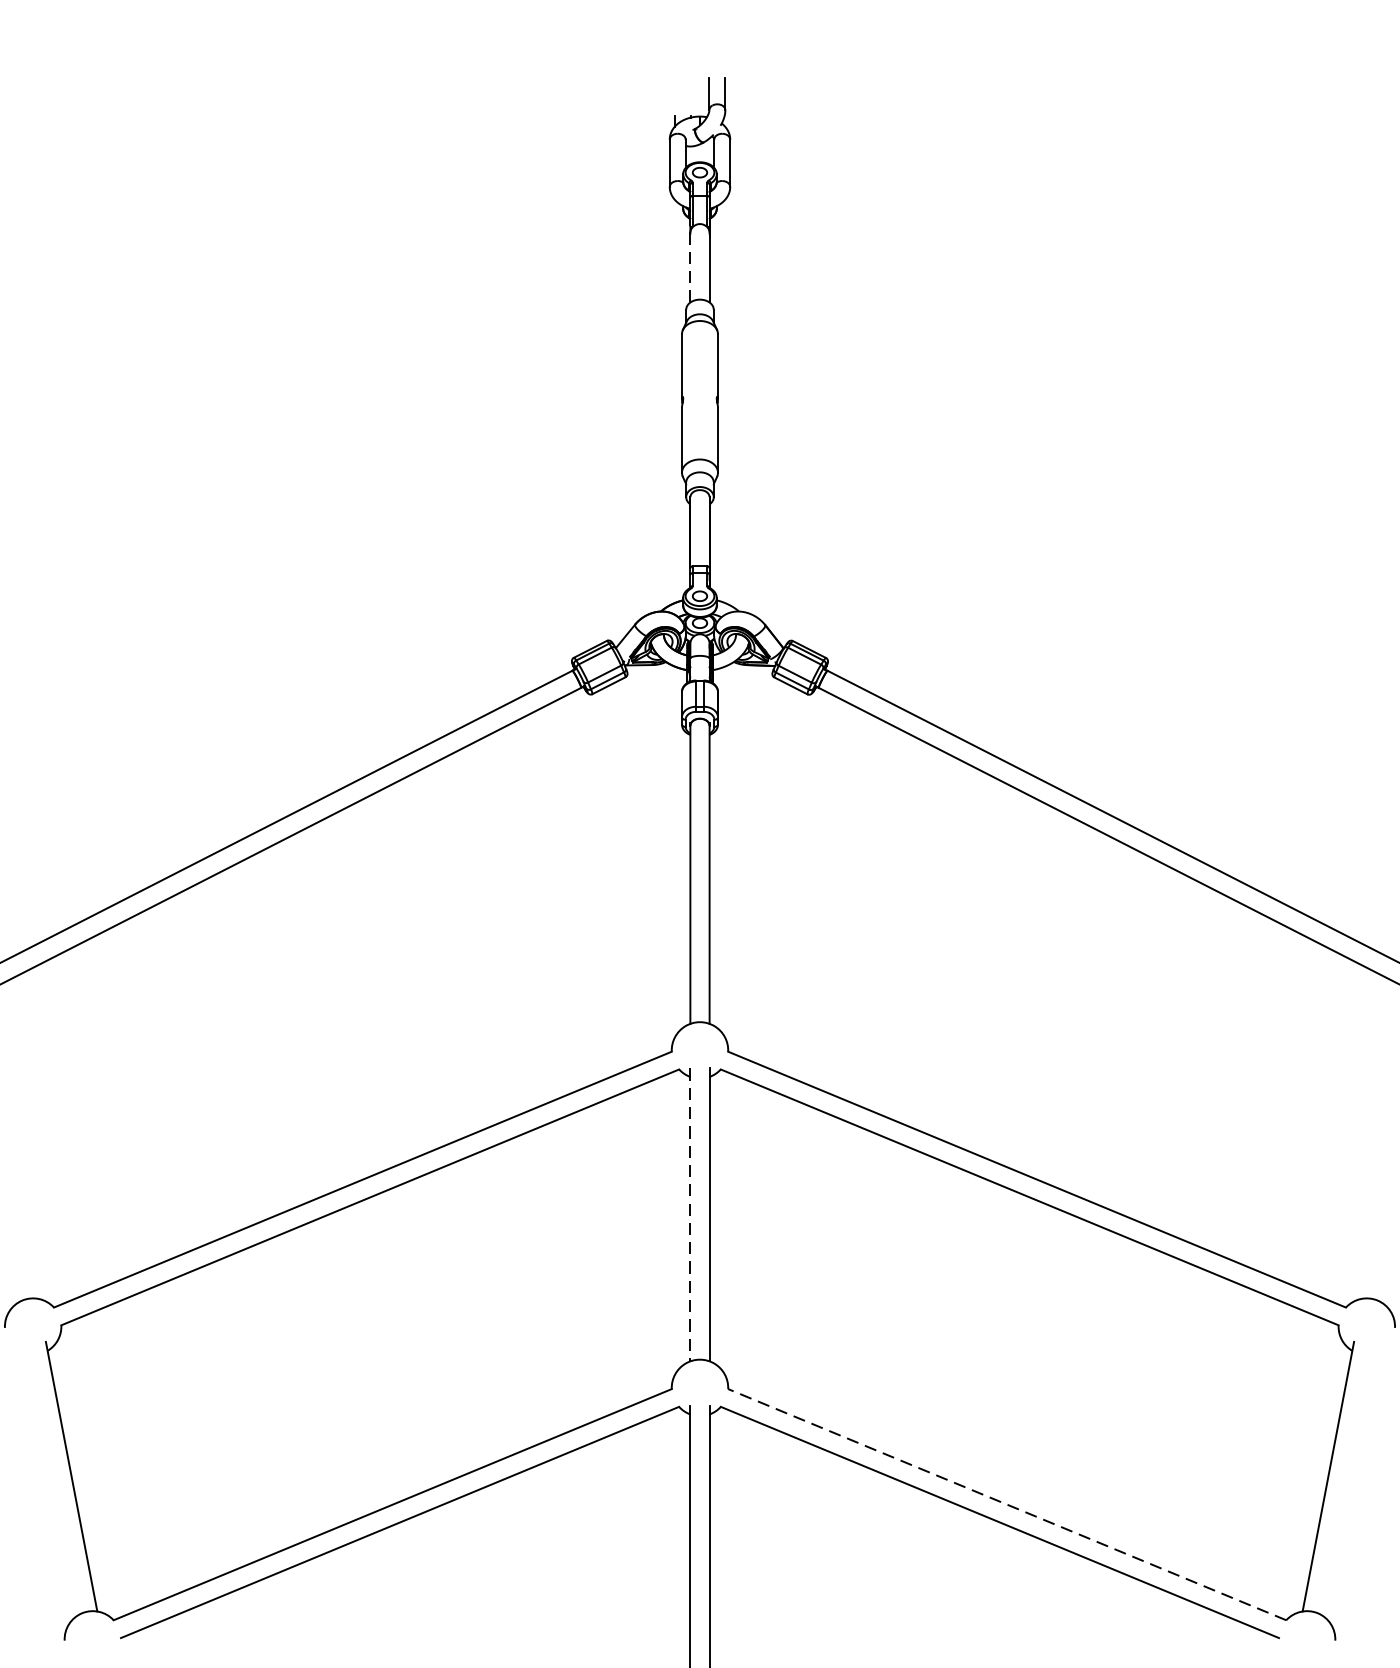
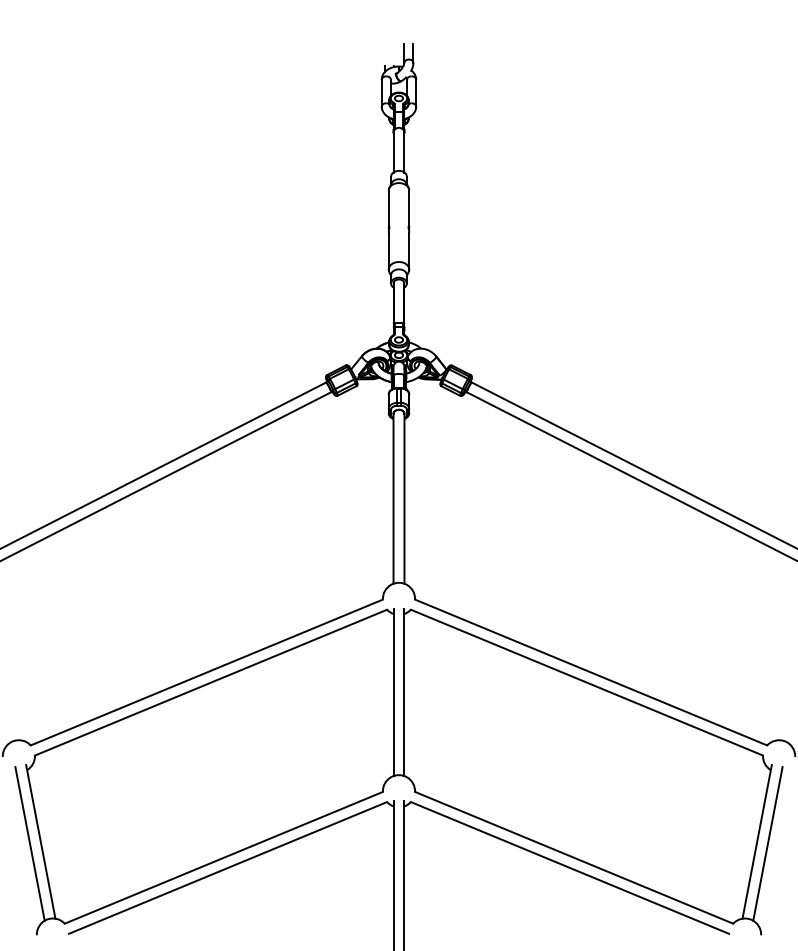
line: (690, 267) -> (393, 152), dashed -> solid
line: (690, 1216) -> (393, 693), dashed -> solid
line: (51, 1479) -> (29, 843), added
line: (1346, 1479) -> (767, 843), added
line: (1006, 1504) -> (573, 857), dashed -> solid

